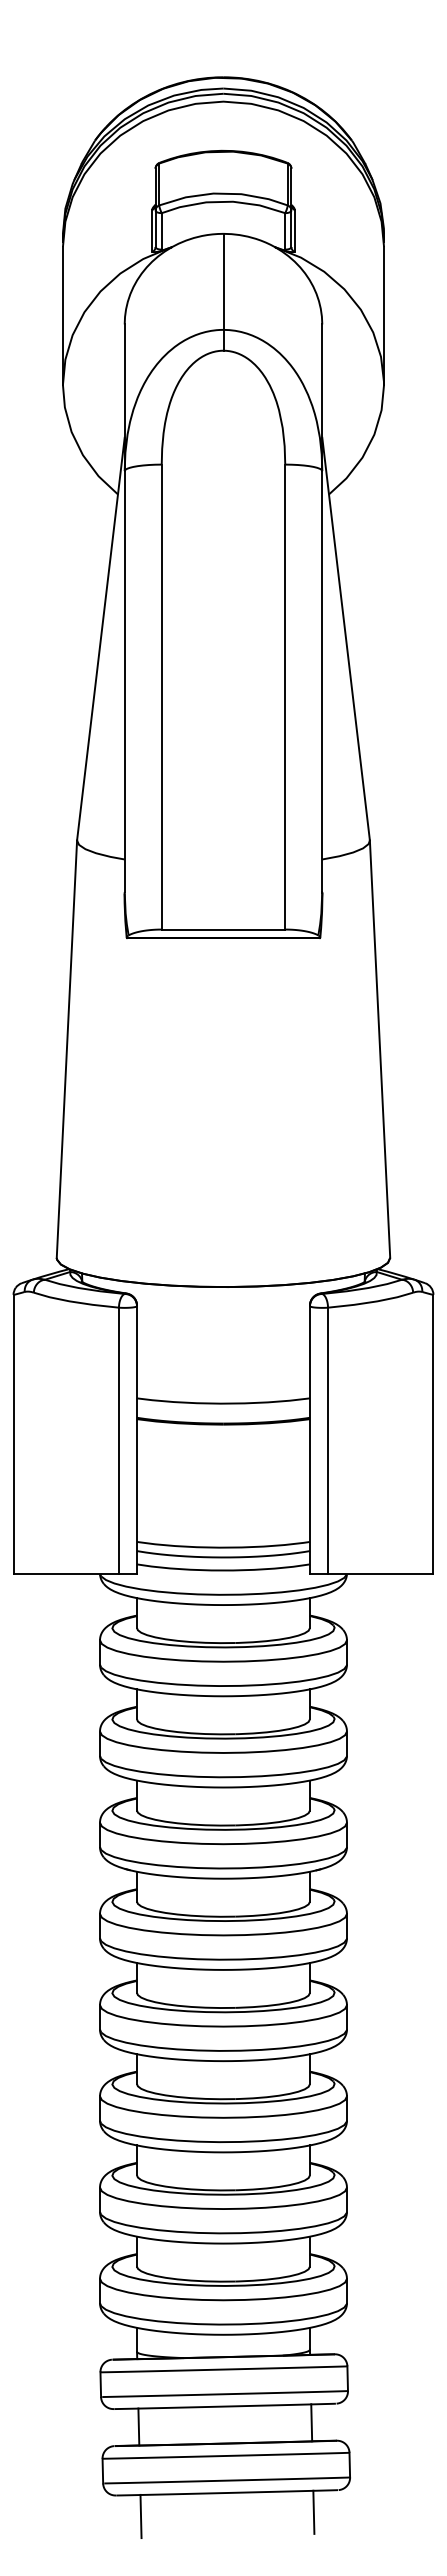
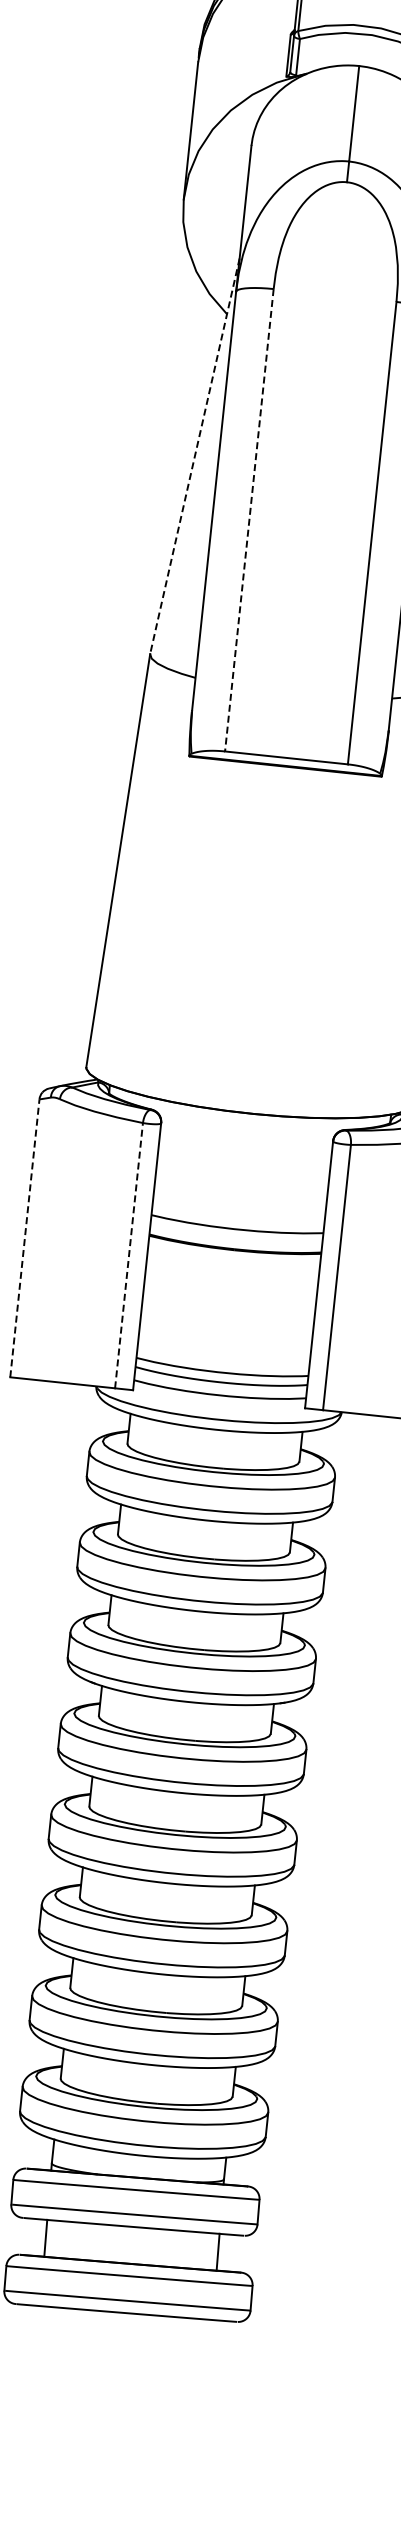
line: (100, 639) -> (194, 456), solid -> dashed
line: (161, 697) -> (249, 520), solid -> dashed
line: (13, 1434) -> (24, 1238), solid -> dashed
line: (118, 1440) -> (128, 1255), solid -> dashed
line: (313, 2511) -> (210, 2340), removed
line: (140, 2516) -> (38, 2327), removed

